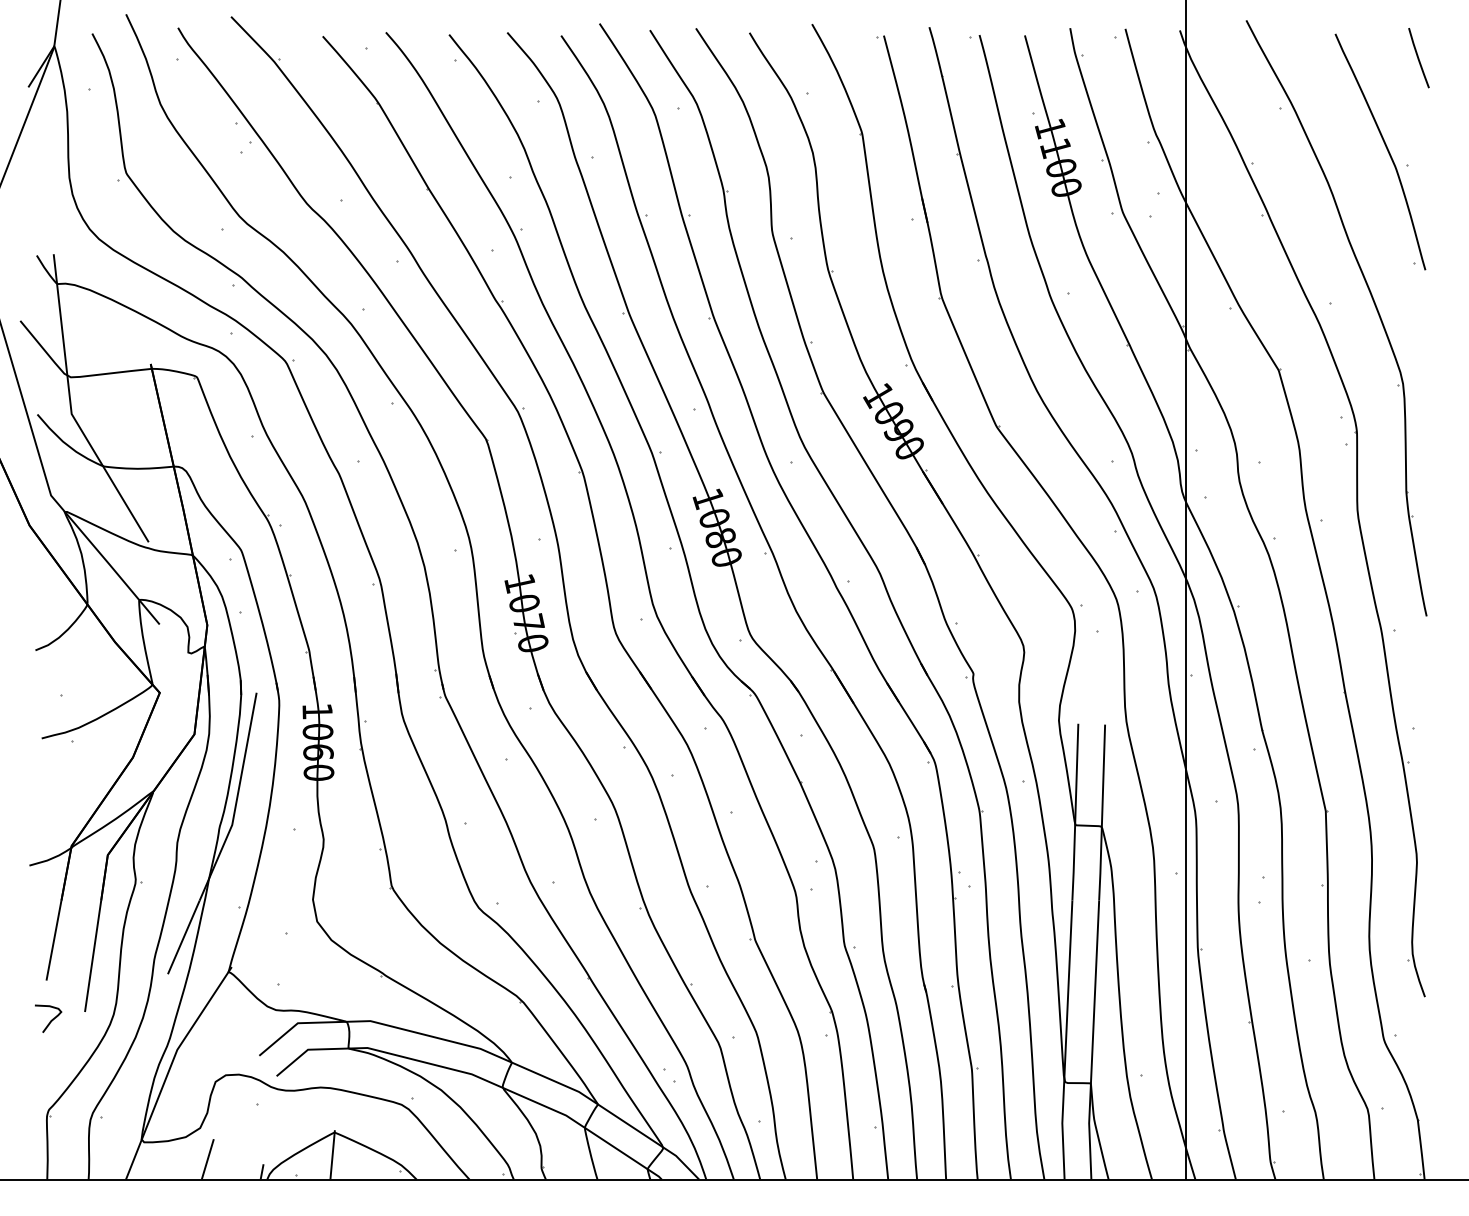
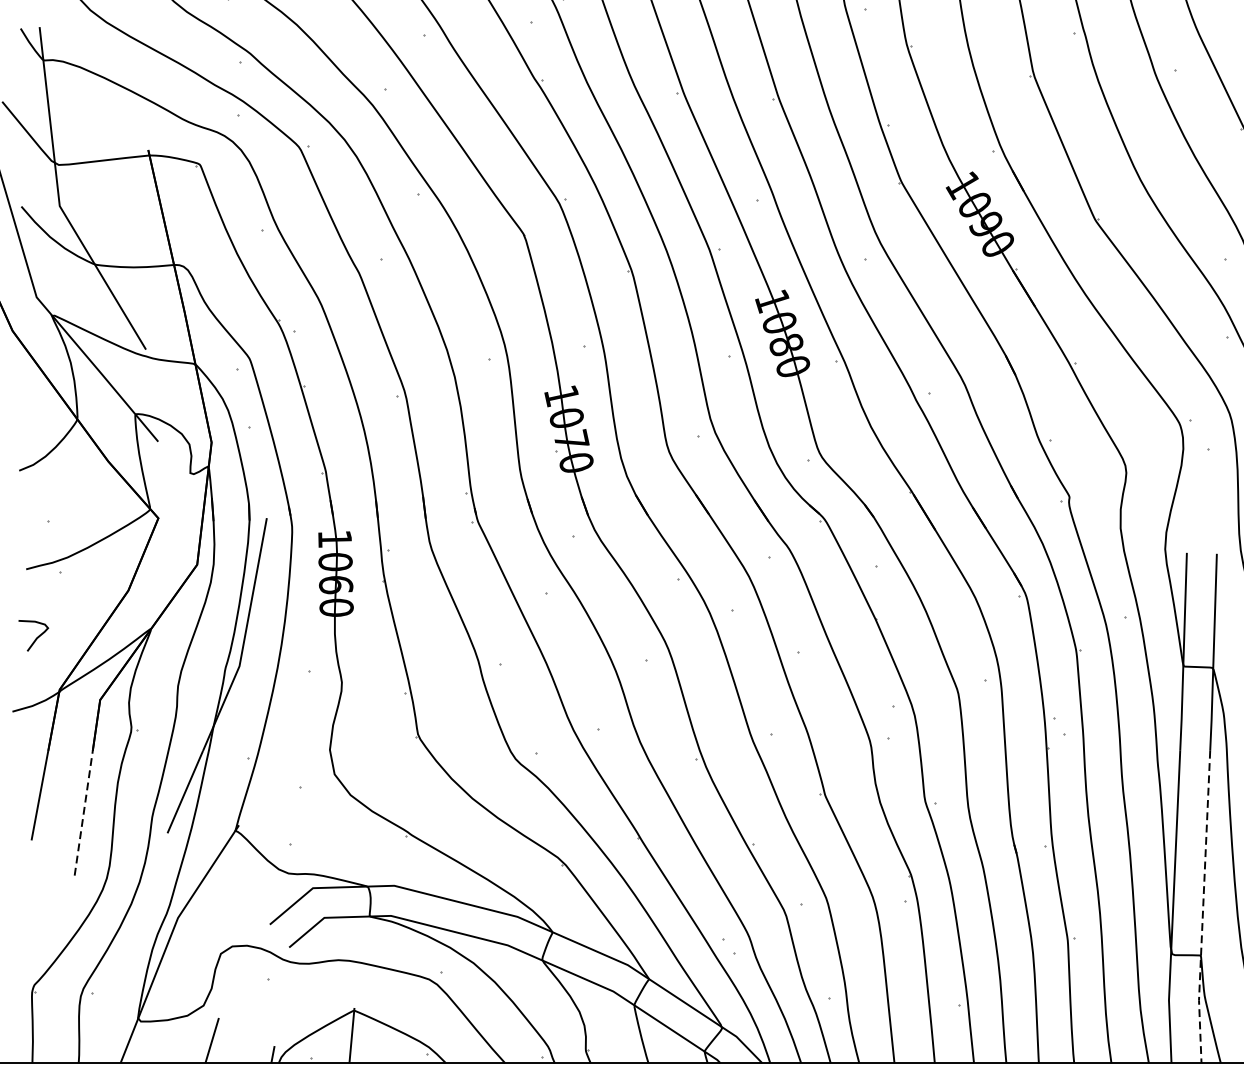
line: (93, 955) -> (84, 812), solid -> dashed
curve: (50, 1020) -> (36, 637), moved
line: (1092, 1040) -> (1202, 907), solid -> dashed

